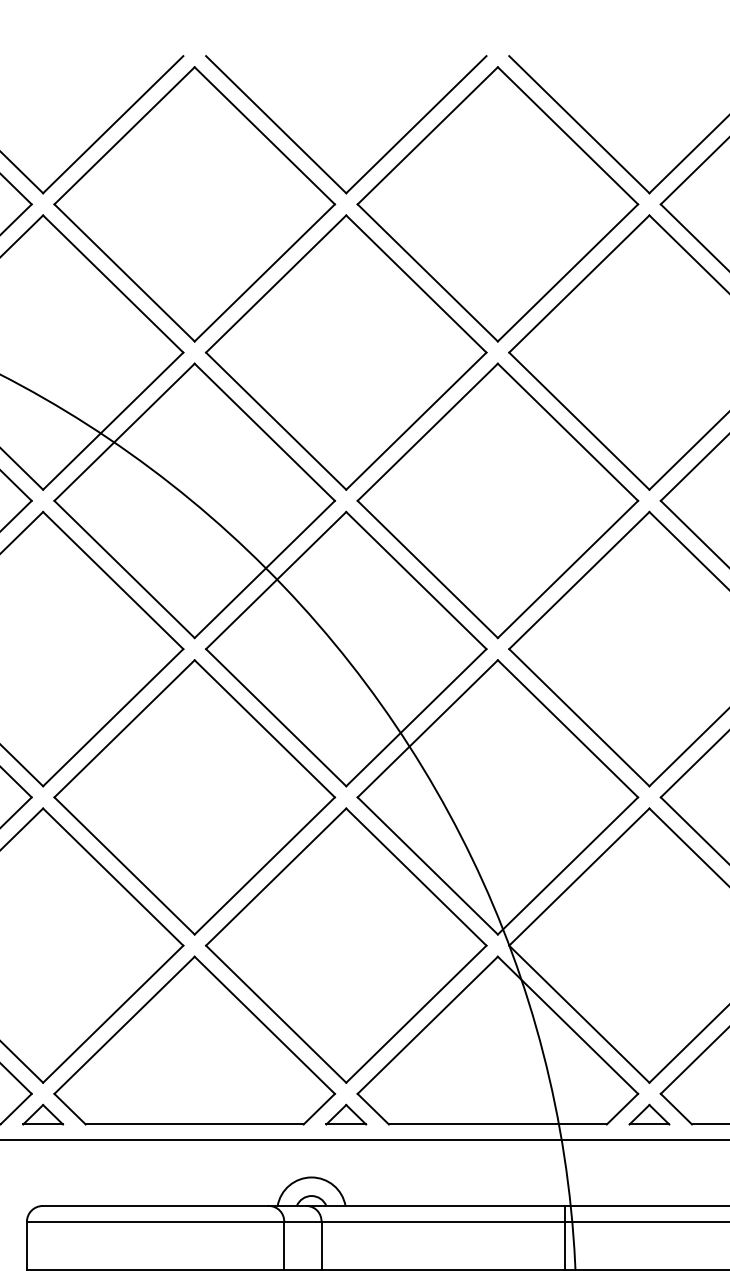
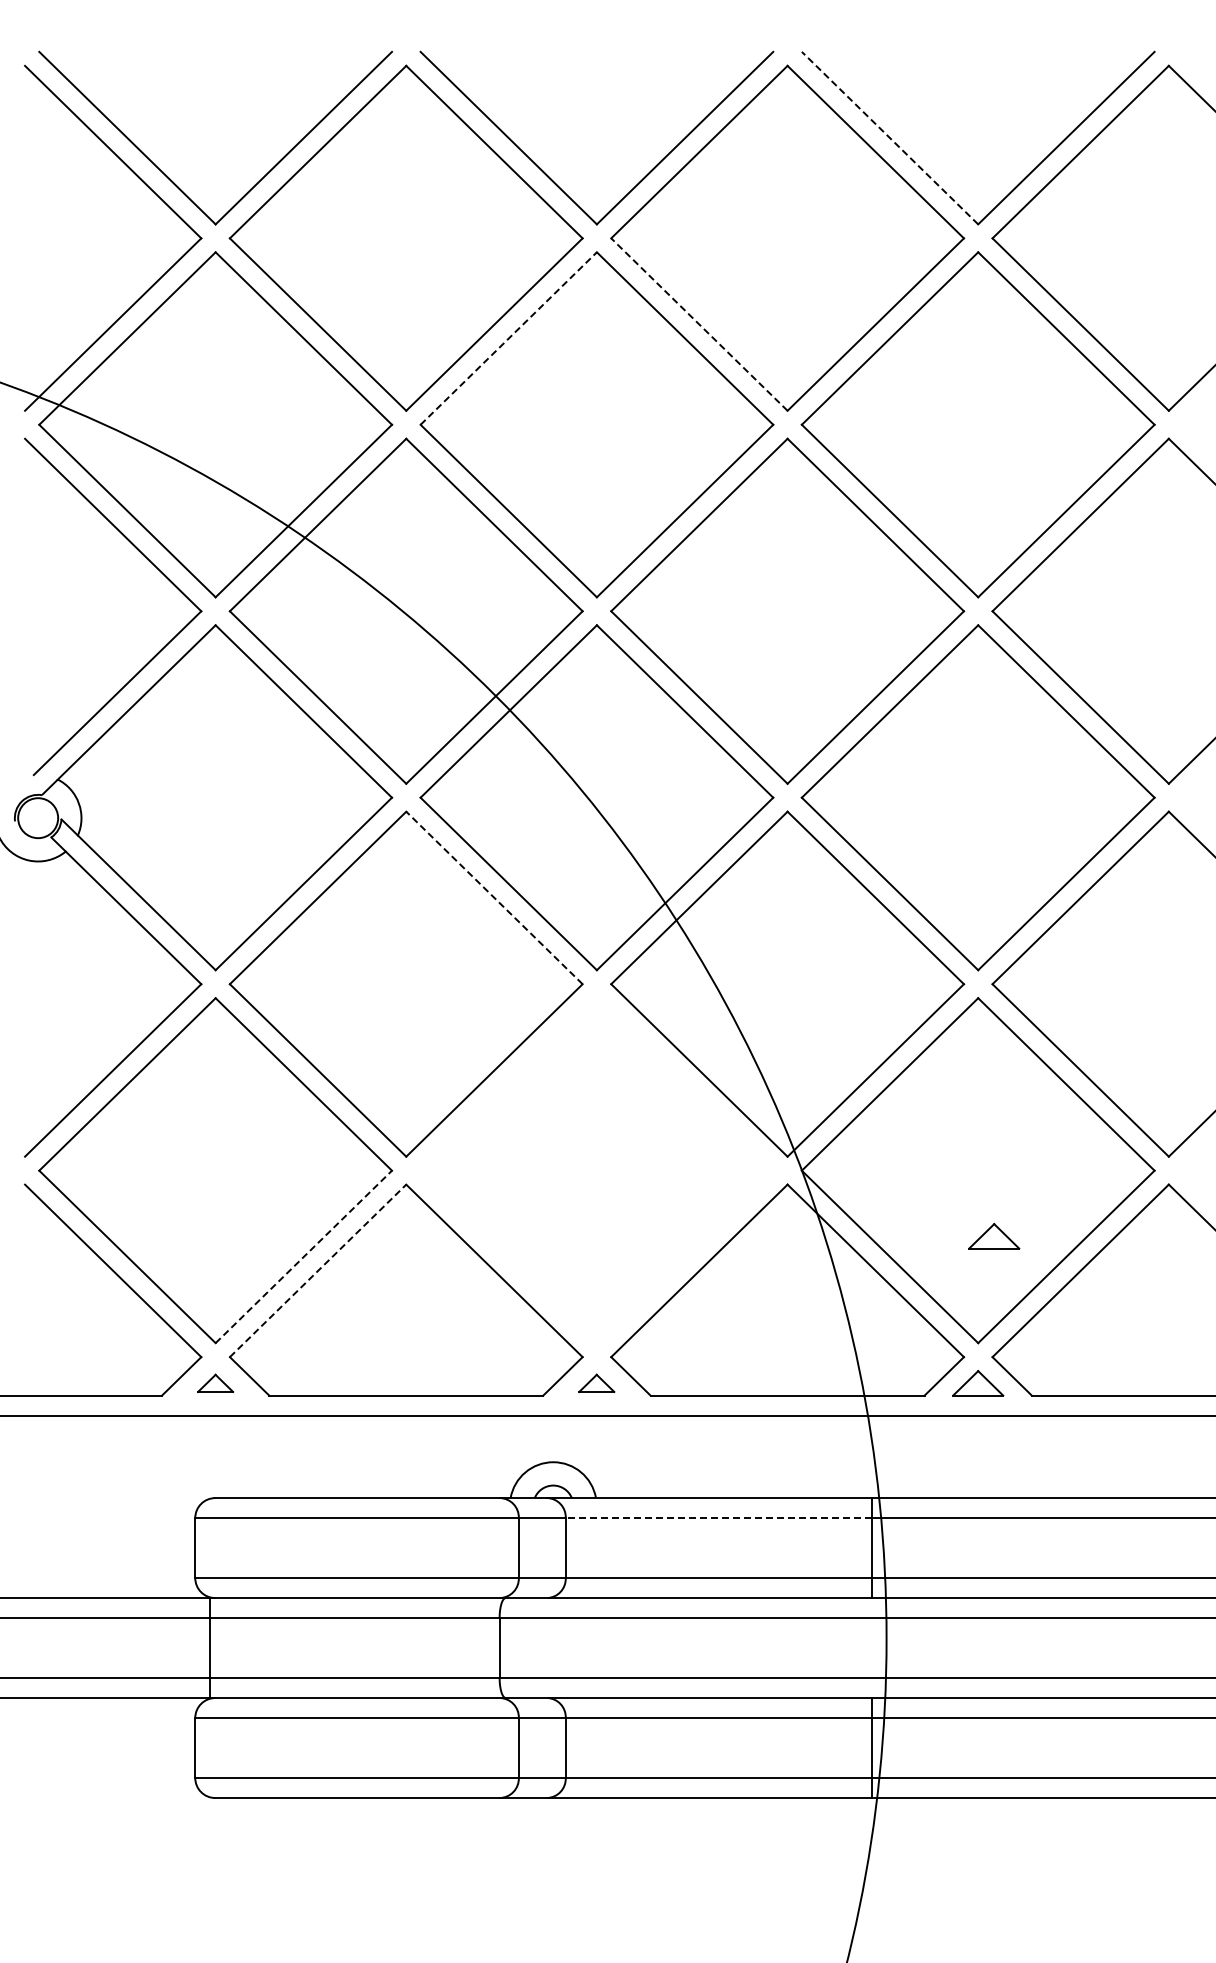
line: (578, 124) -> (889, 137), solid -> dashed
line: (427, 272) -> (699, 324), solid -> dashed
line: (276, 283) -> (509, 338), solid -> dashed
line: (264, 728) -> (494, 897), solid -> dashed
part: (345, 945) -> (596, 1170), removed
part: (662, 997) -> (994, 1236), added
line: (113, 1013) -> (304, 1256), solid -> dashed
line: (124, 1025) -> (318, 1270), solid -> dashed
part: (43, 1114) -> (215, 1383), size x0.7
part: (345, 1114) -> (596, 1383), size x0.7
line: (442, 1222) -> (718, 1518), solid -> dashed

